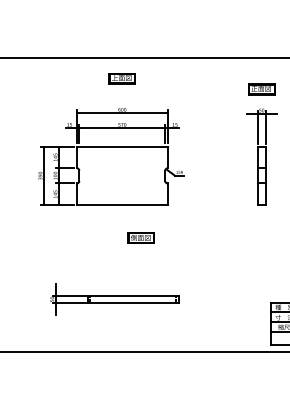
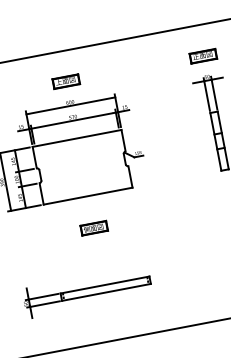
part: (121, 78) -> (65, 81), moved
part: (140, 237) -> (93, 227), moved
part: (114, 299) -> (87, 292), moved

